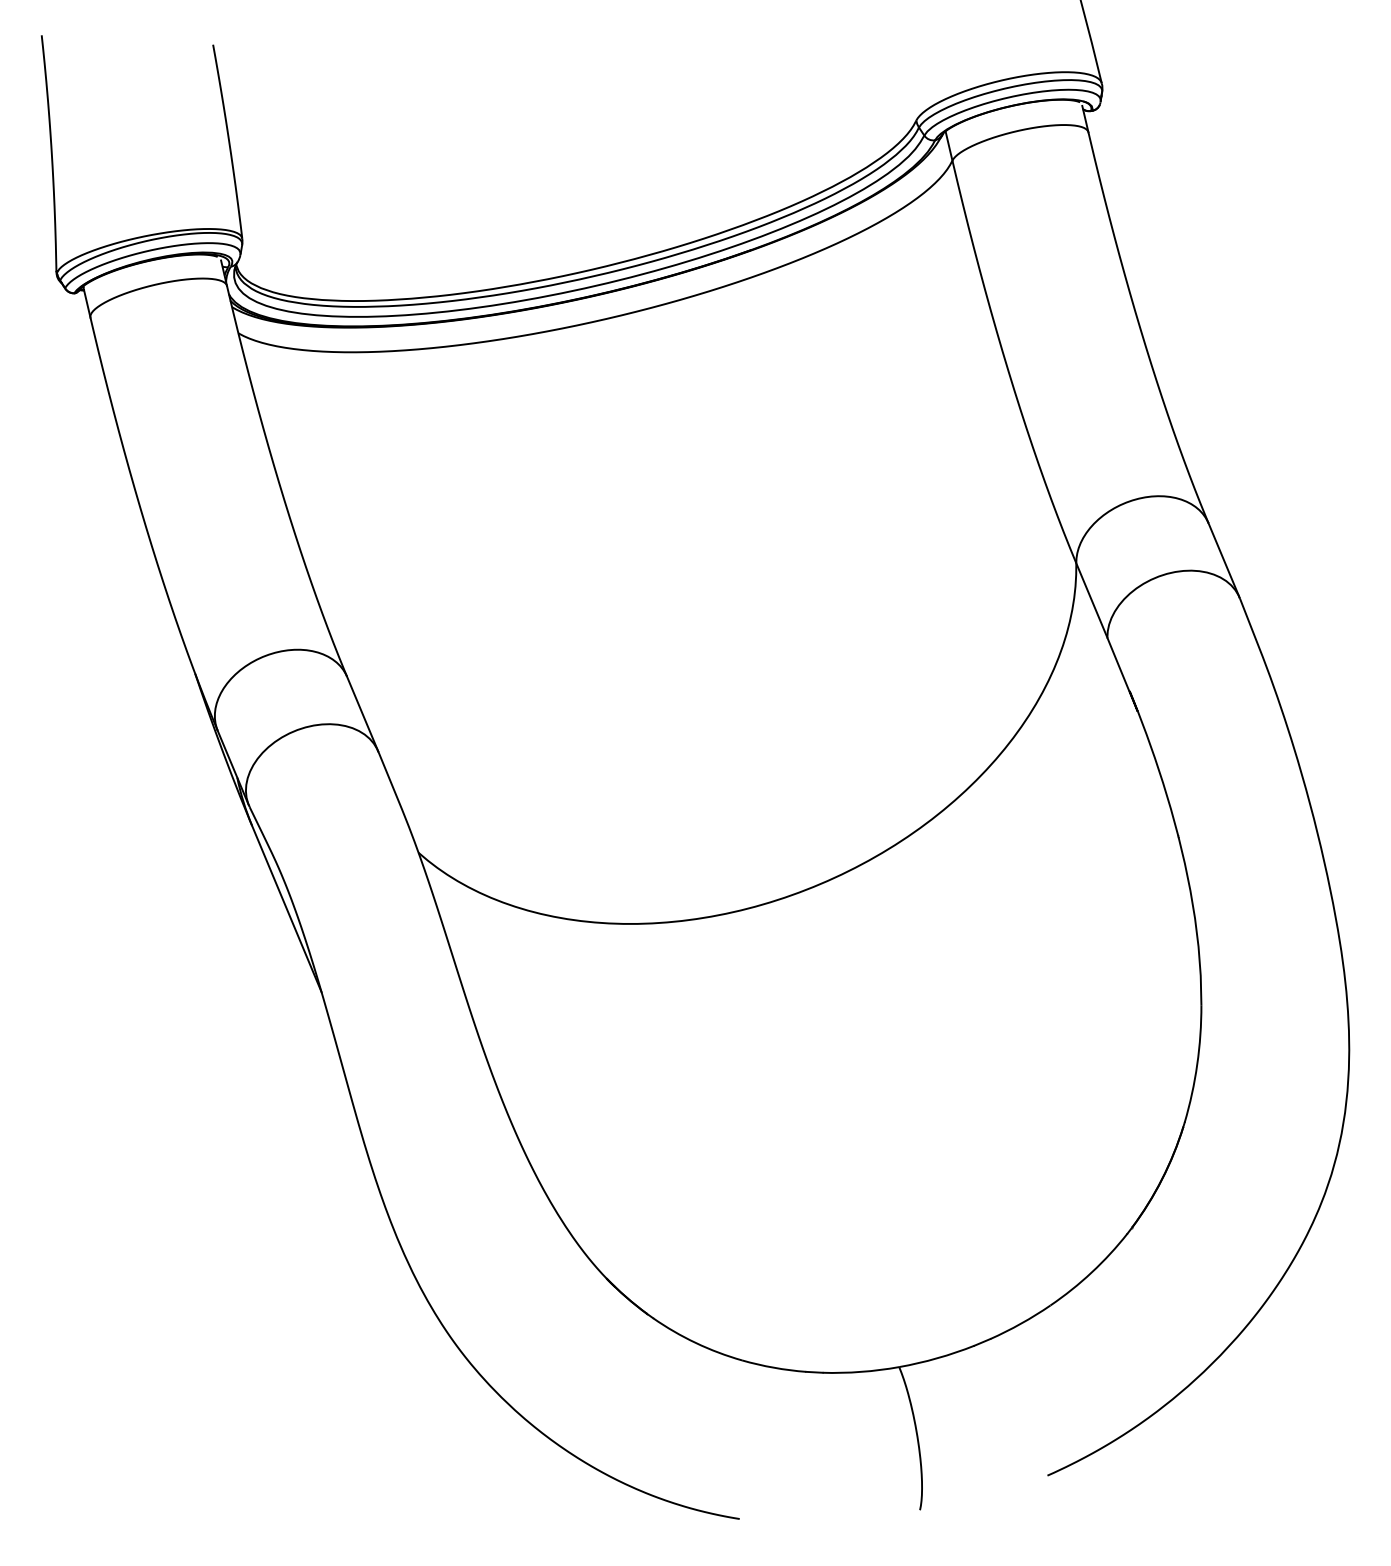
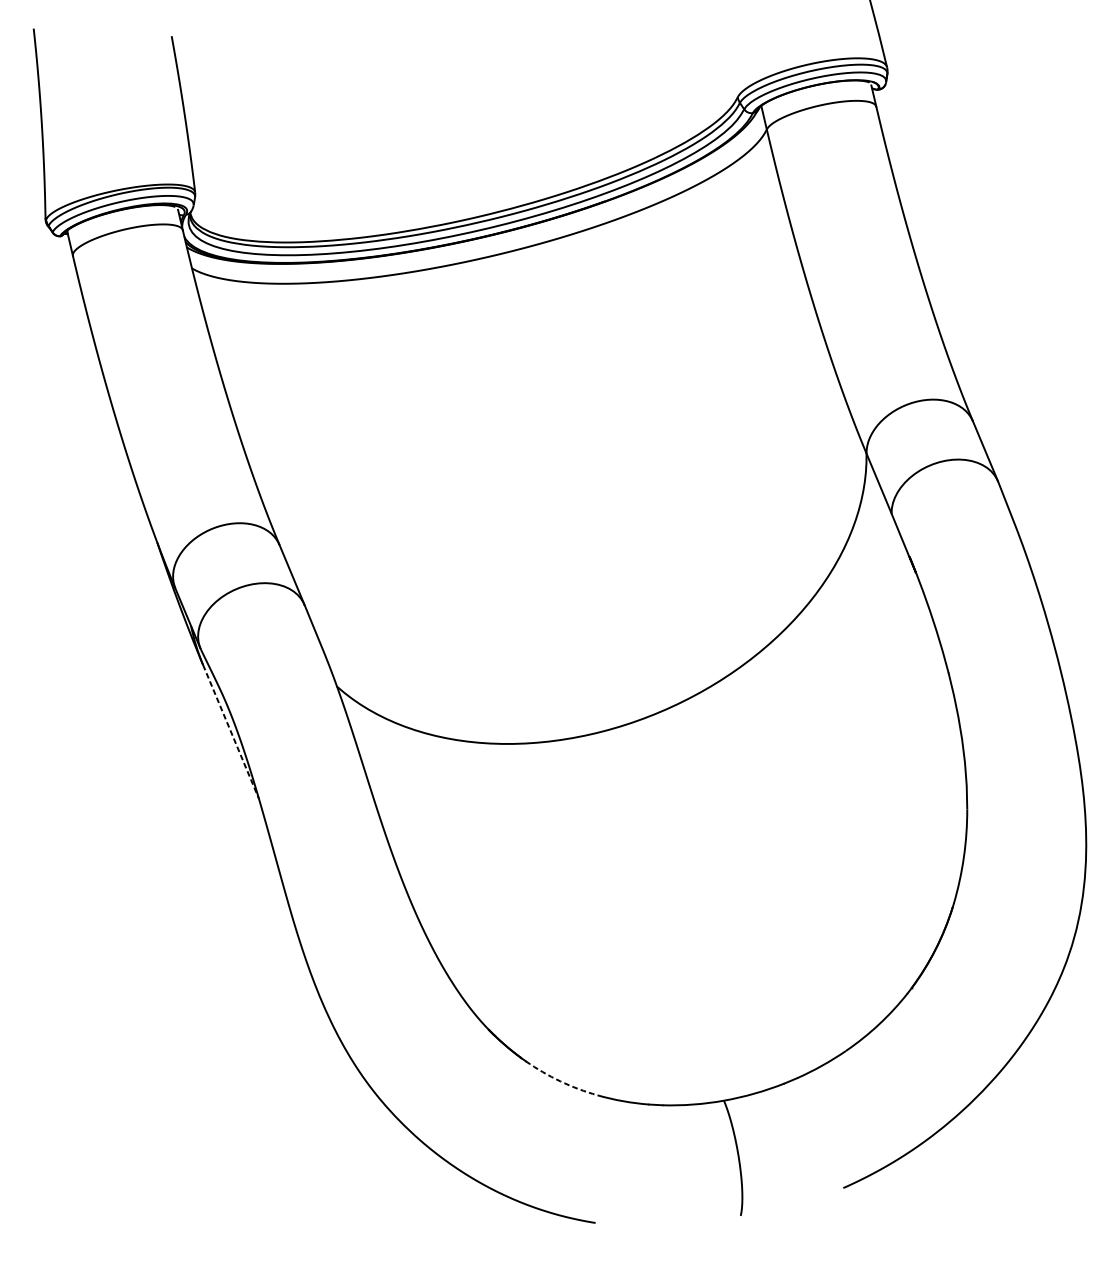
line: (287, 909) -> (231, 732), solid -> dashed
arc: (695, 1342) -> (560, 1080), solid -> dashed

